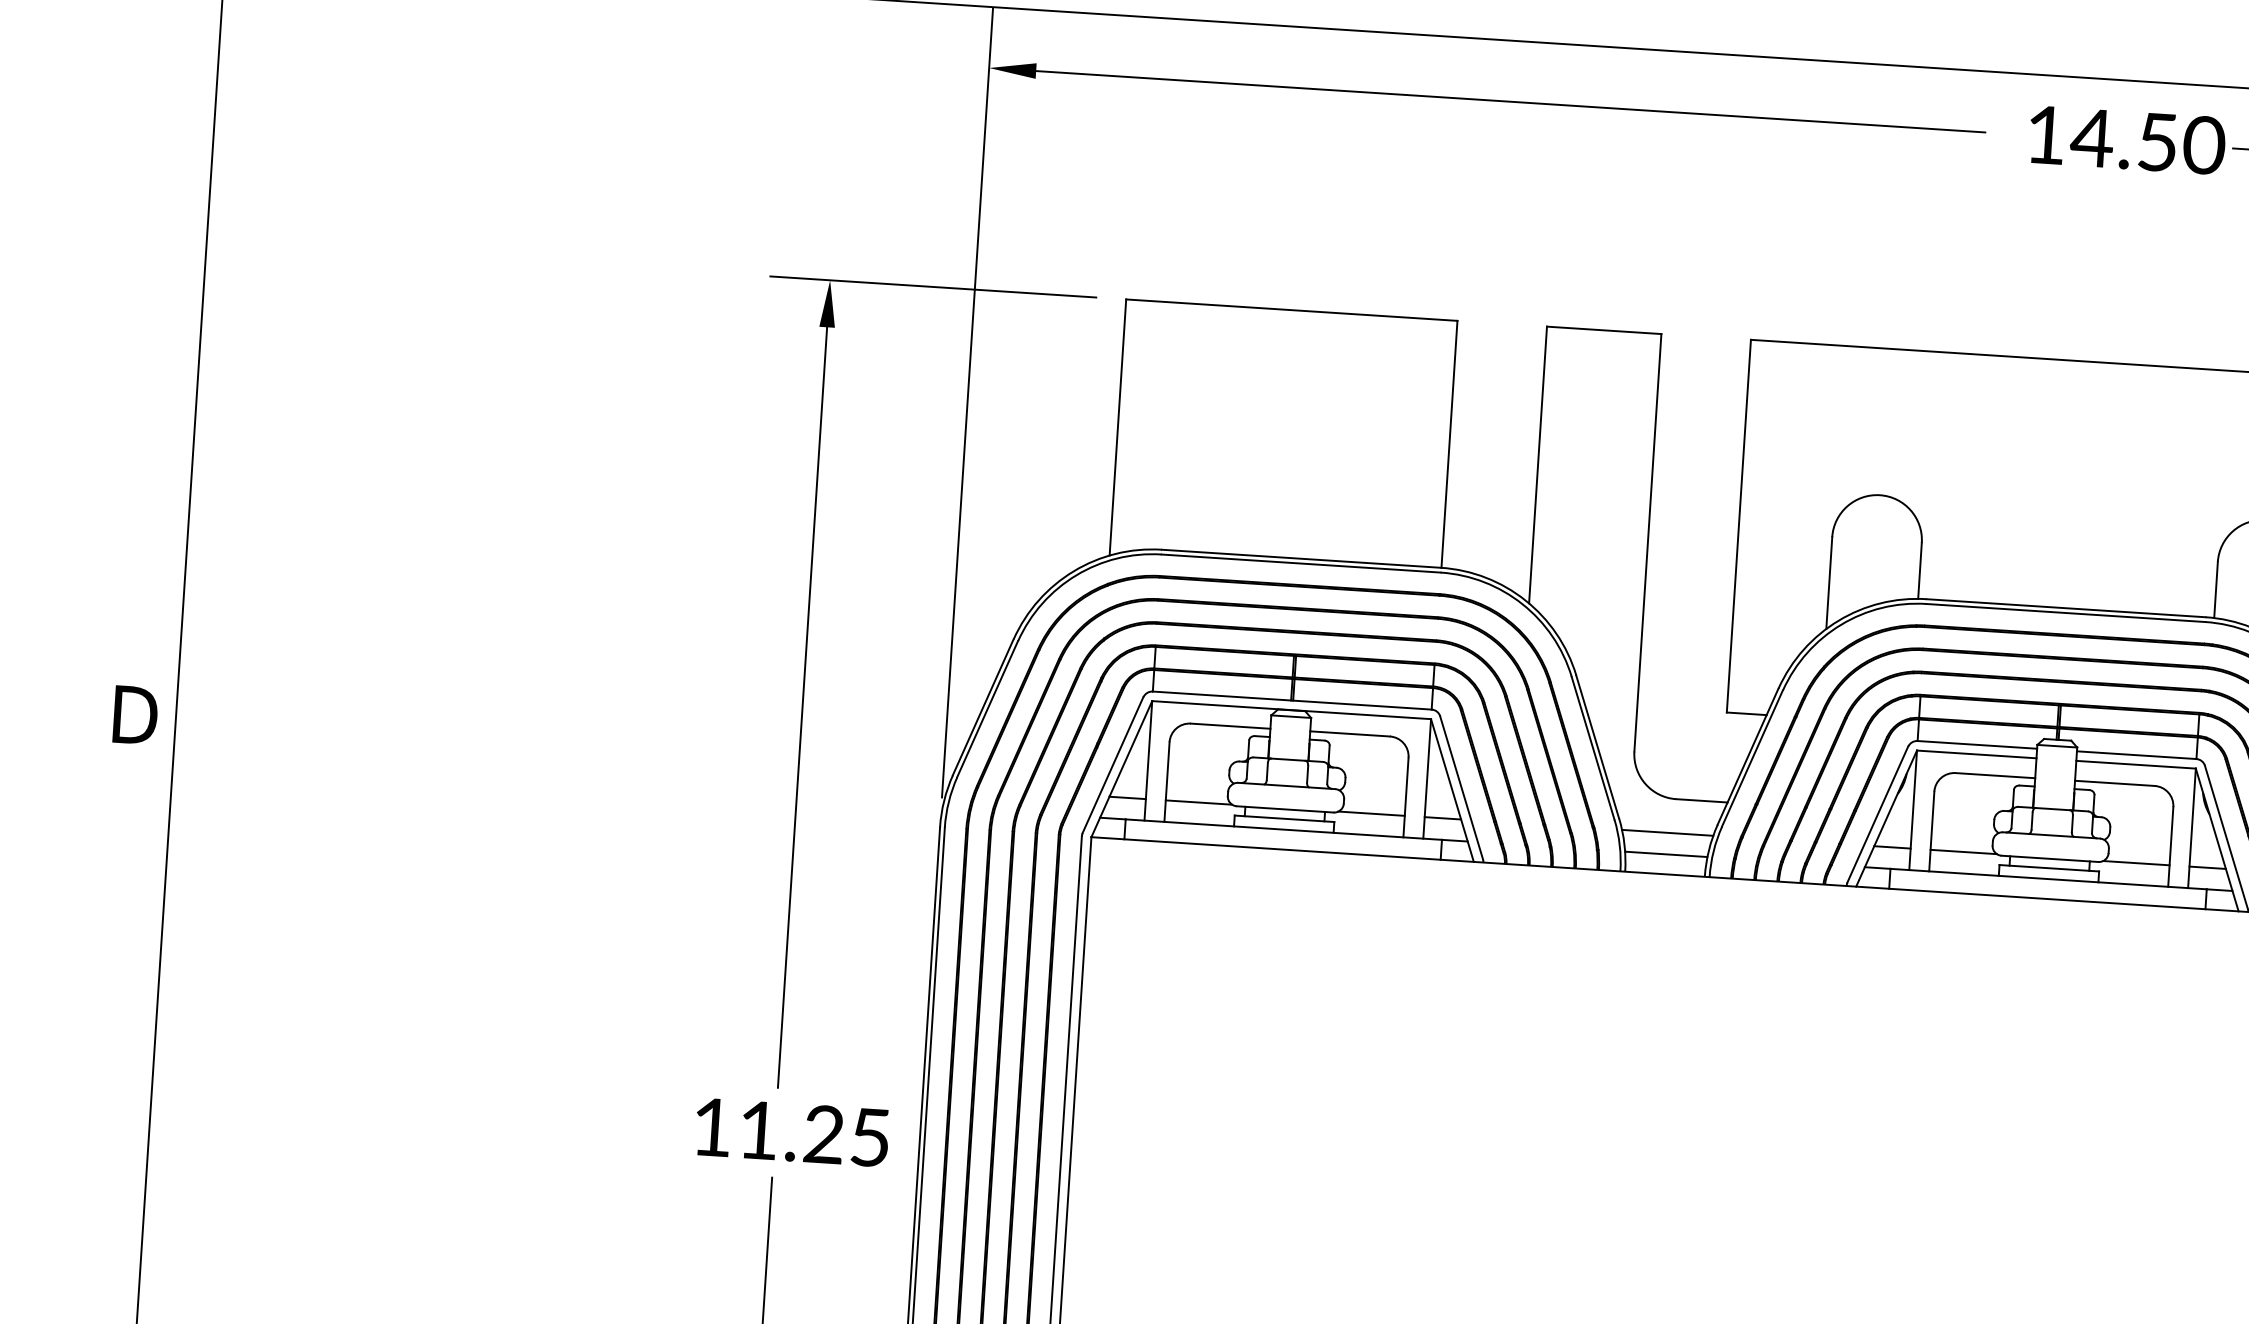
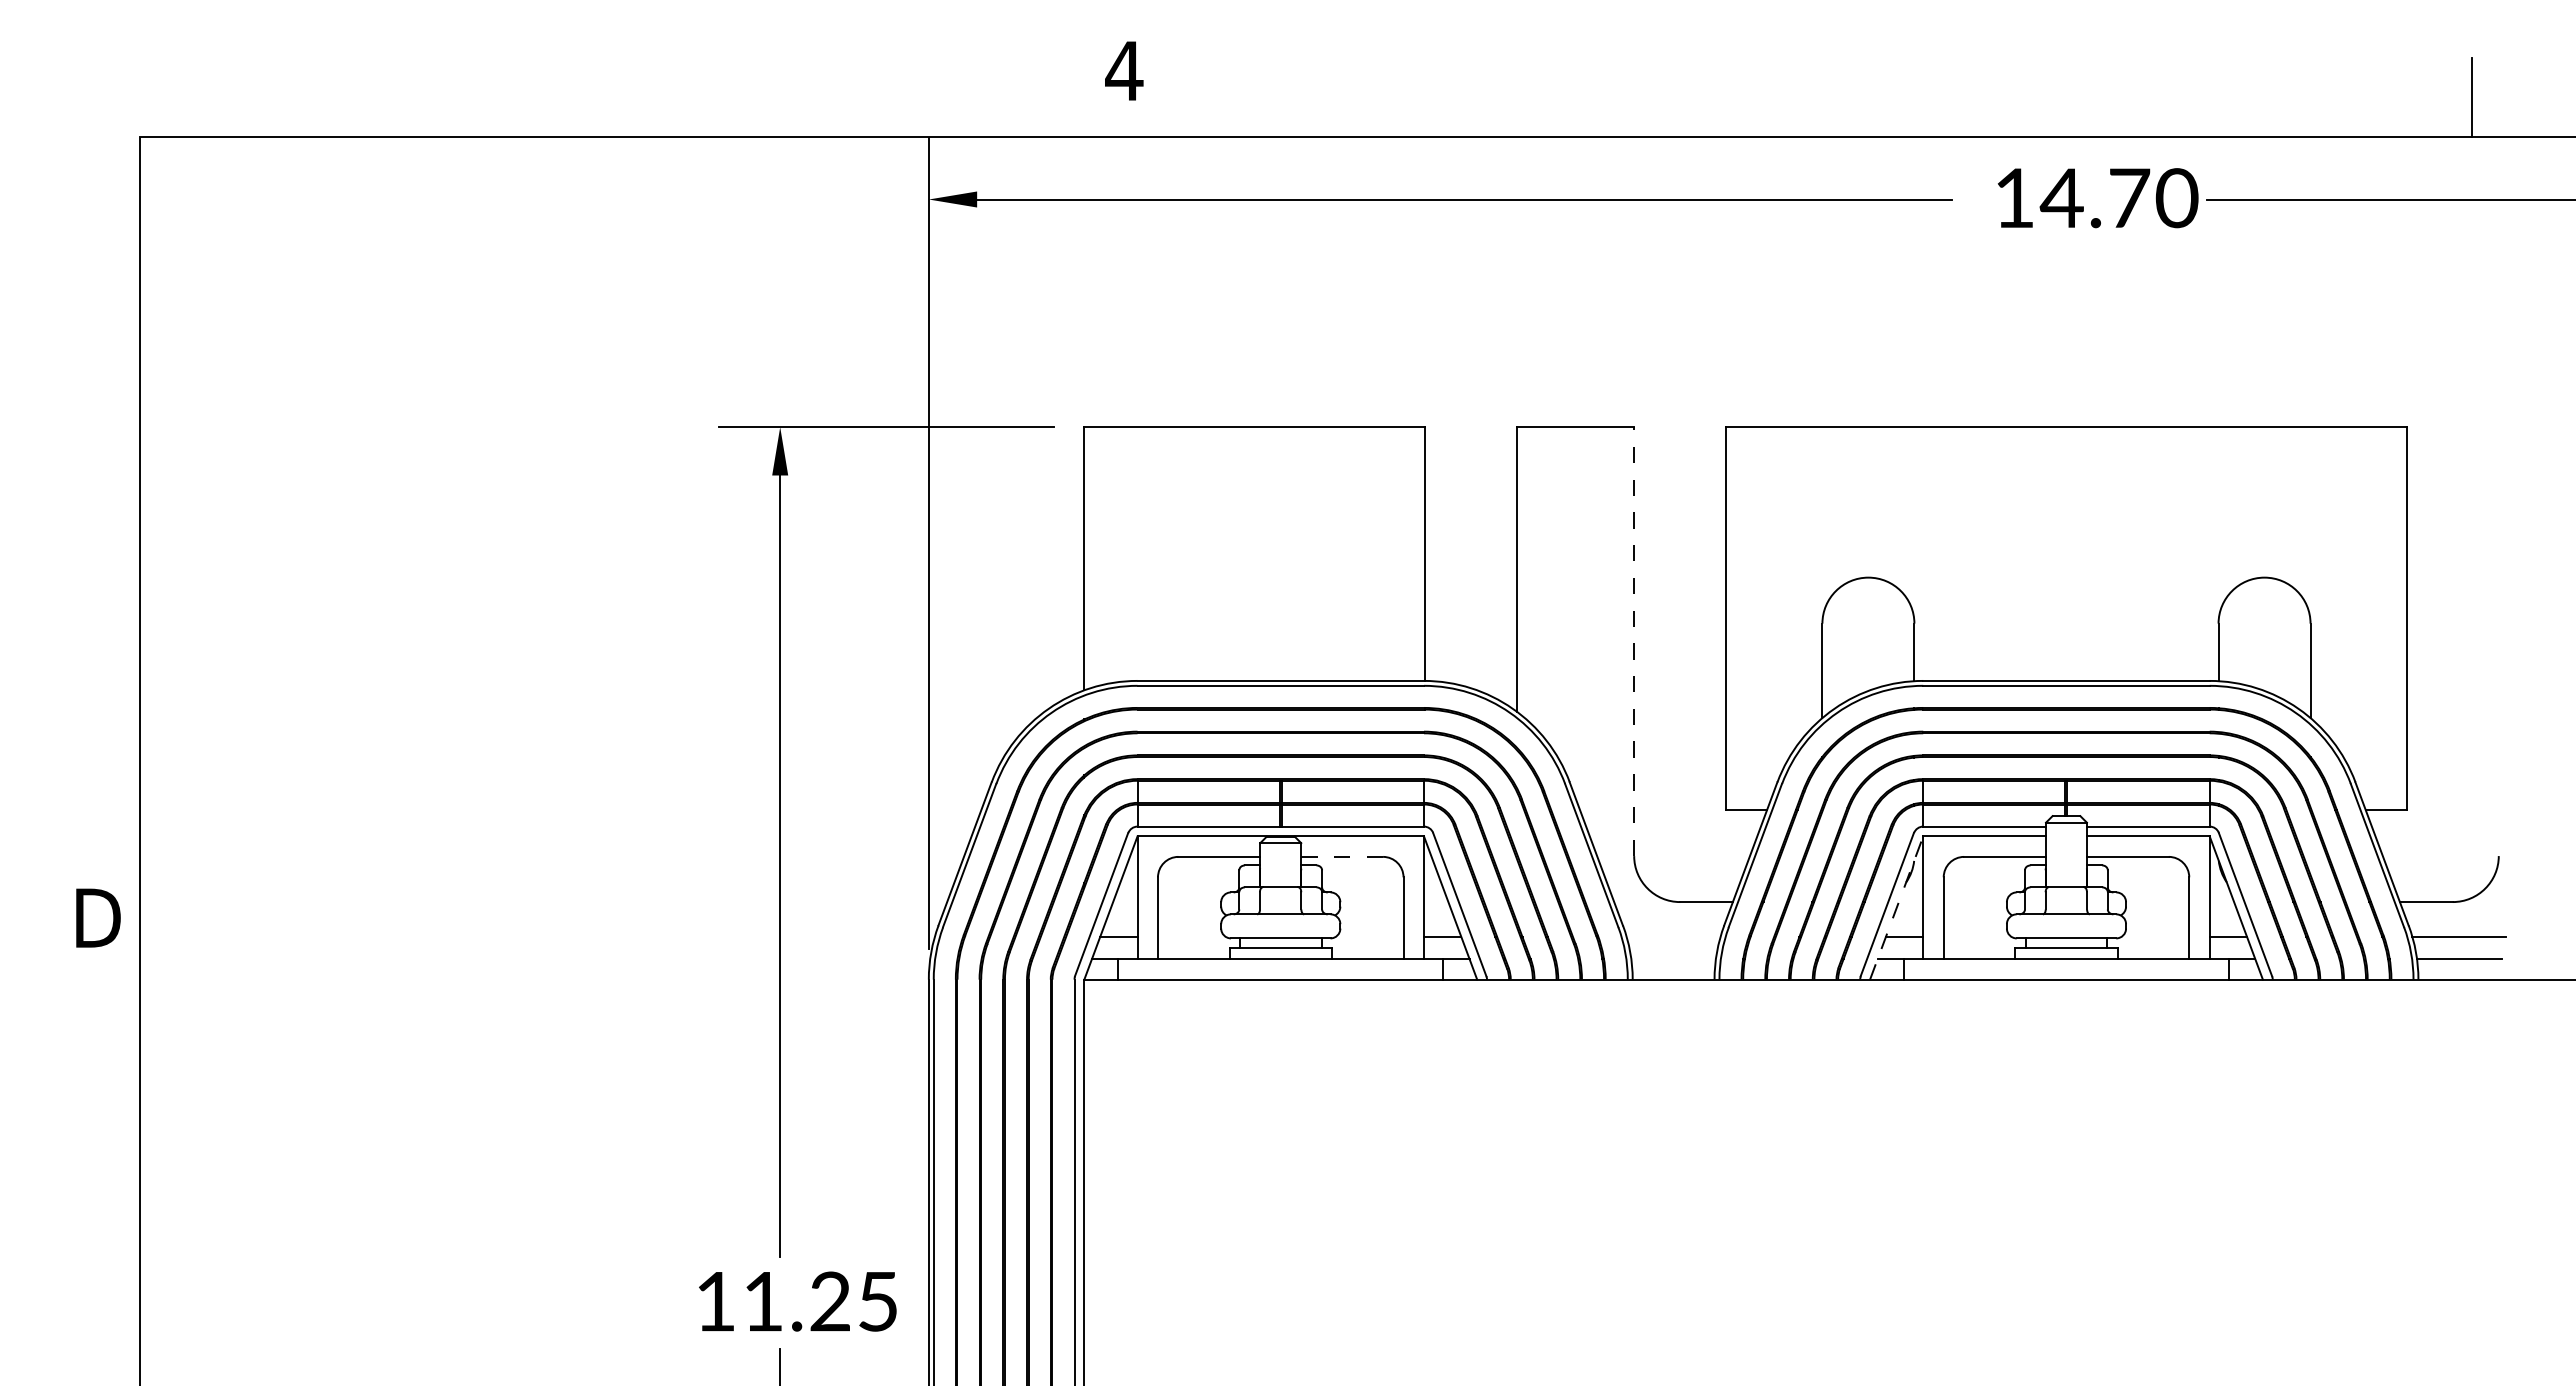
text: (2158, 142) -> (2130, 198), 14.50 -> 14.70
line: (1648, 542) -> (1634, 641), solid -> dashed
line: (1350, 733) -> (1342, 856), solid -> dashed
line: (1199, 802) -> (1192, 937), removed
line: (1371, 814) -> (1369, 937), removed
line: (1886, 818) -> (1896, 907), solid -> dashed
line: (1667, 833) -> (1673, 937), removed
line: (1963, 852) -> (1977, 937), removed
line: (1666, 854) -> (1673, 959), removed
line: (2135, 863) -> (2154, 937), removed

